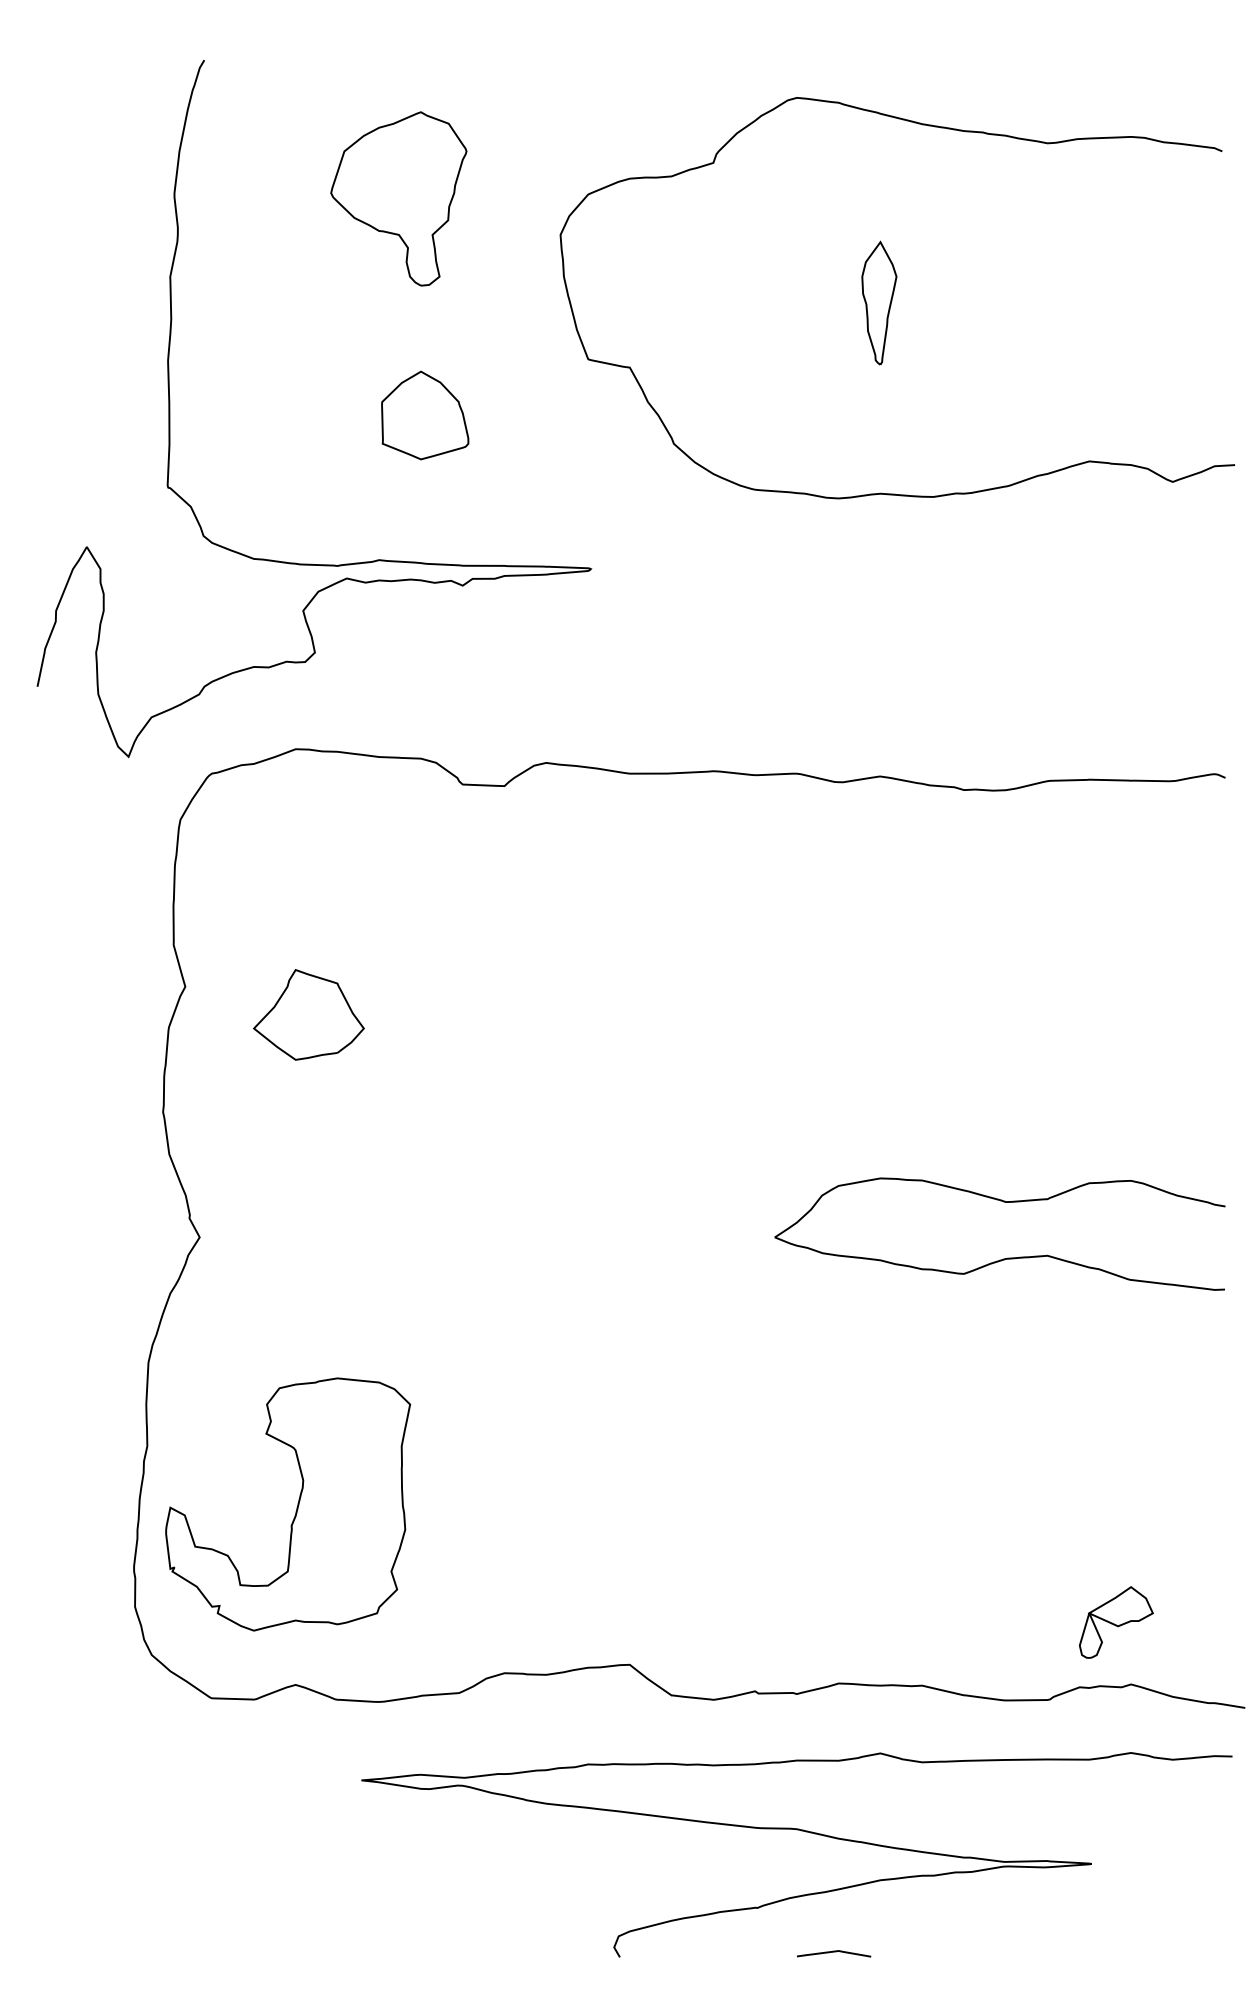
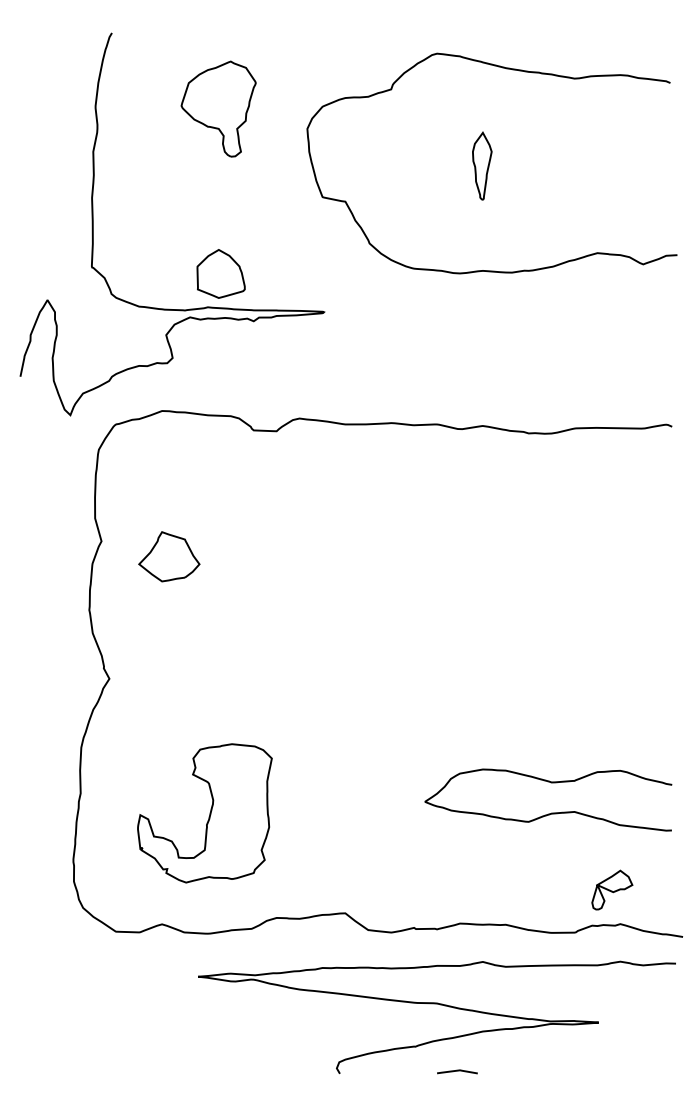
part: (424, 414) -> (220, 273), moved
curve: (1005, 1256) -> (551, 812), moved
part: (287, 1504) -> (204, 813), moved

